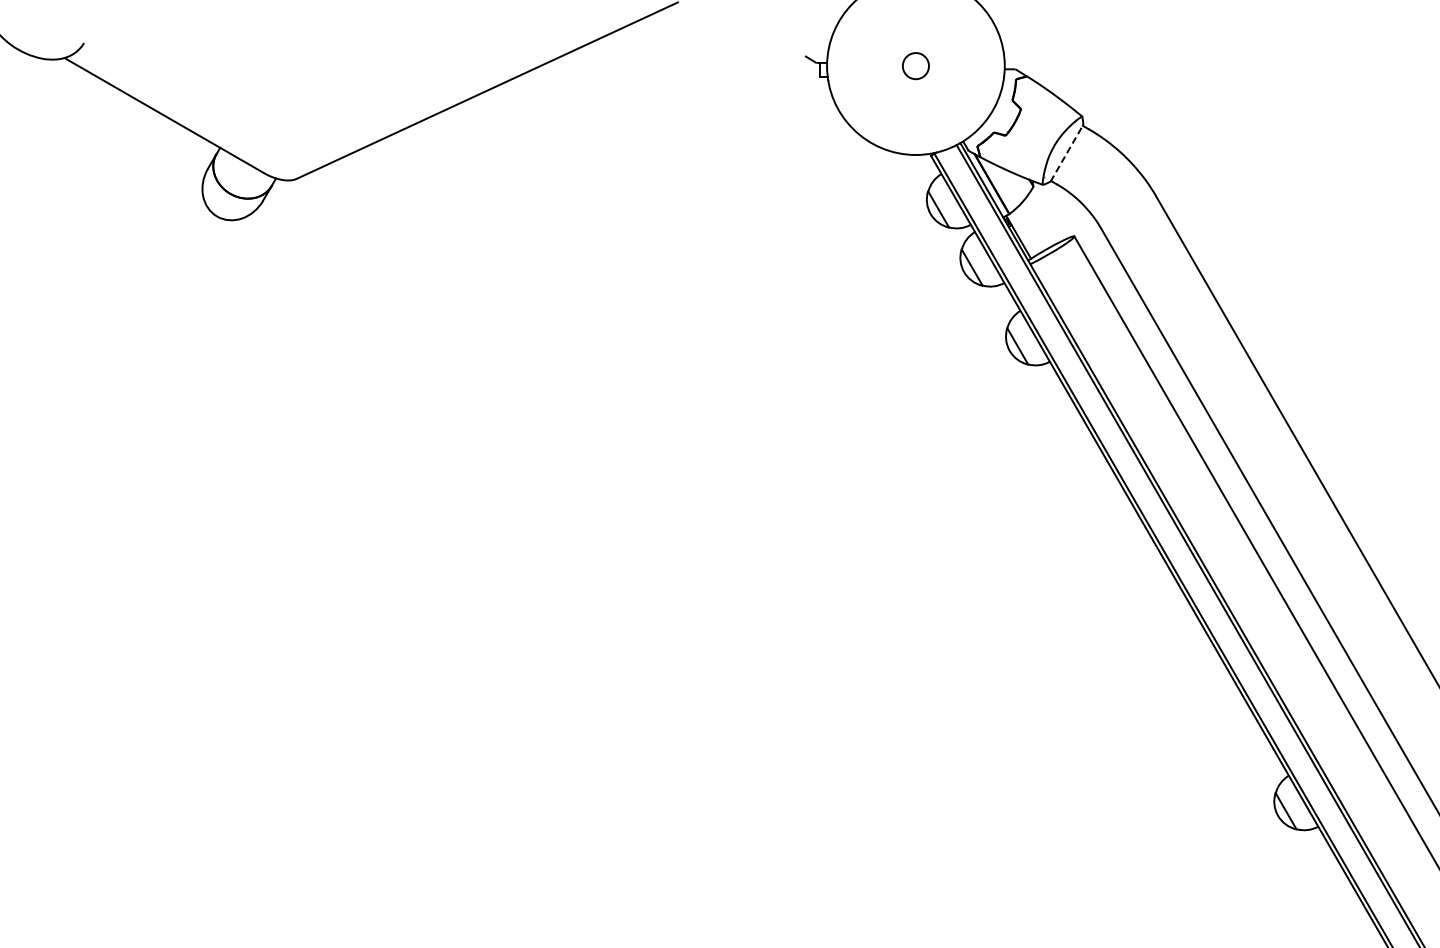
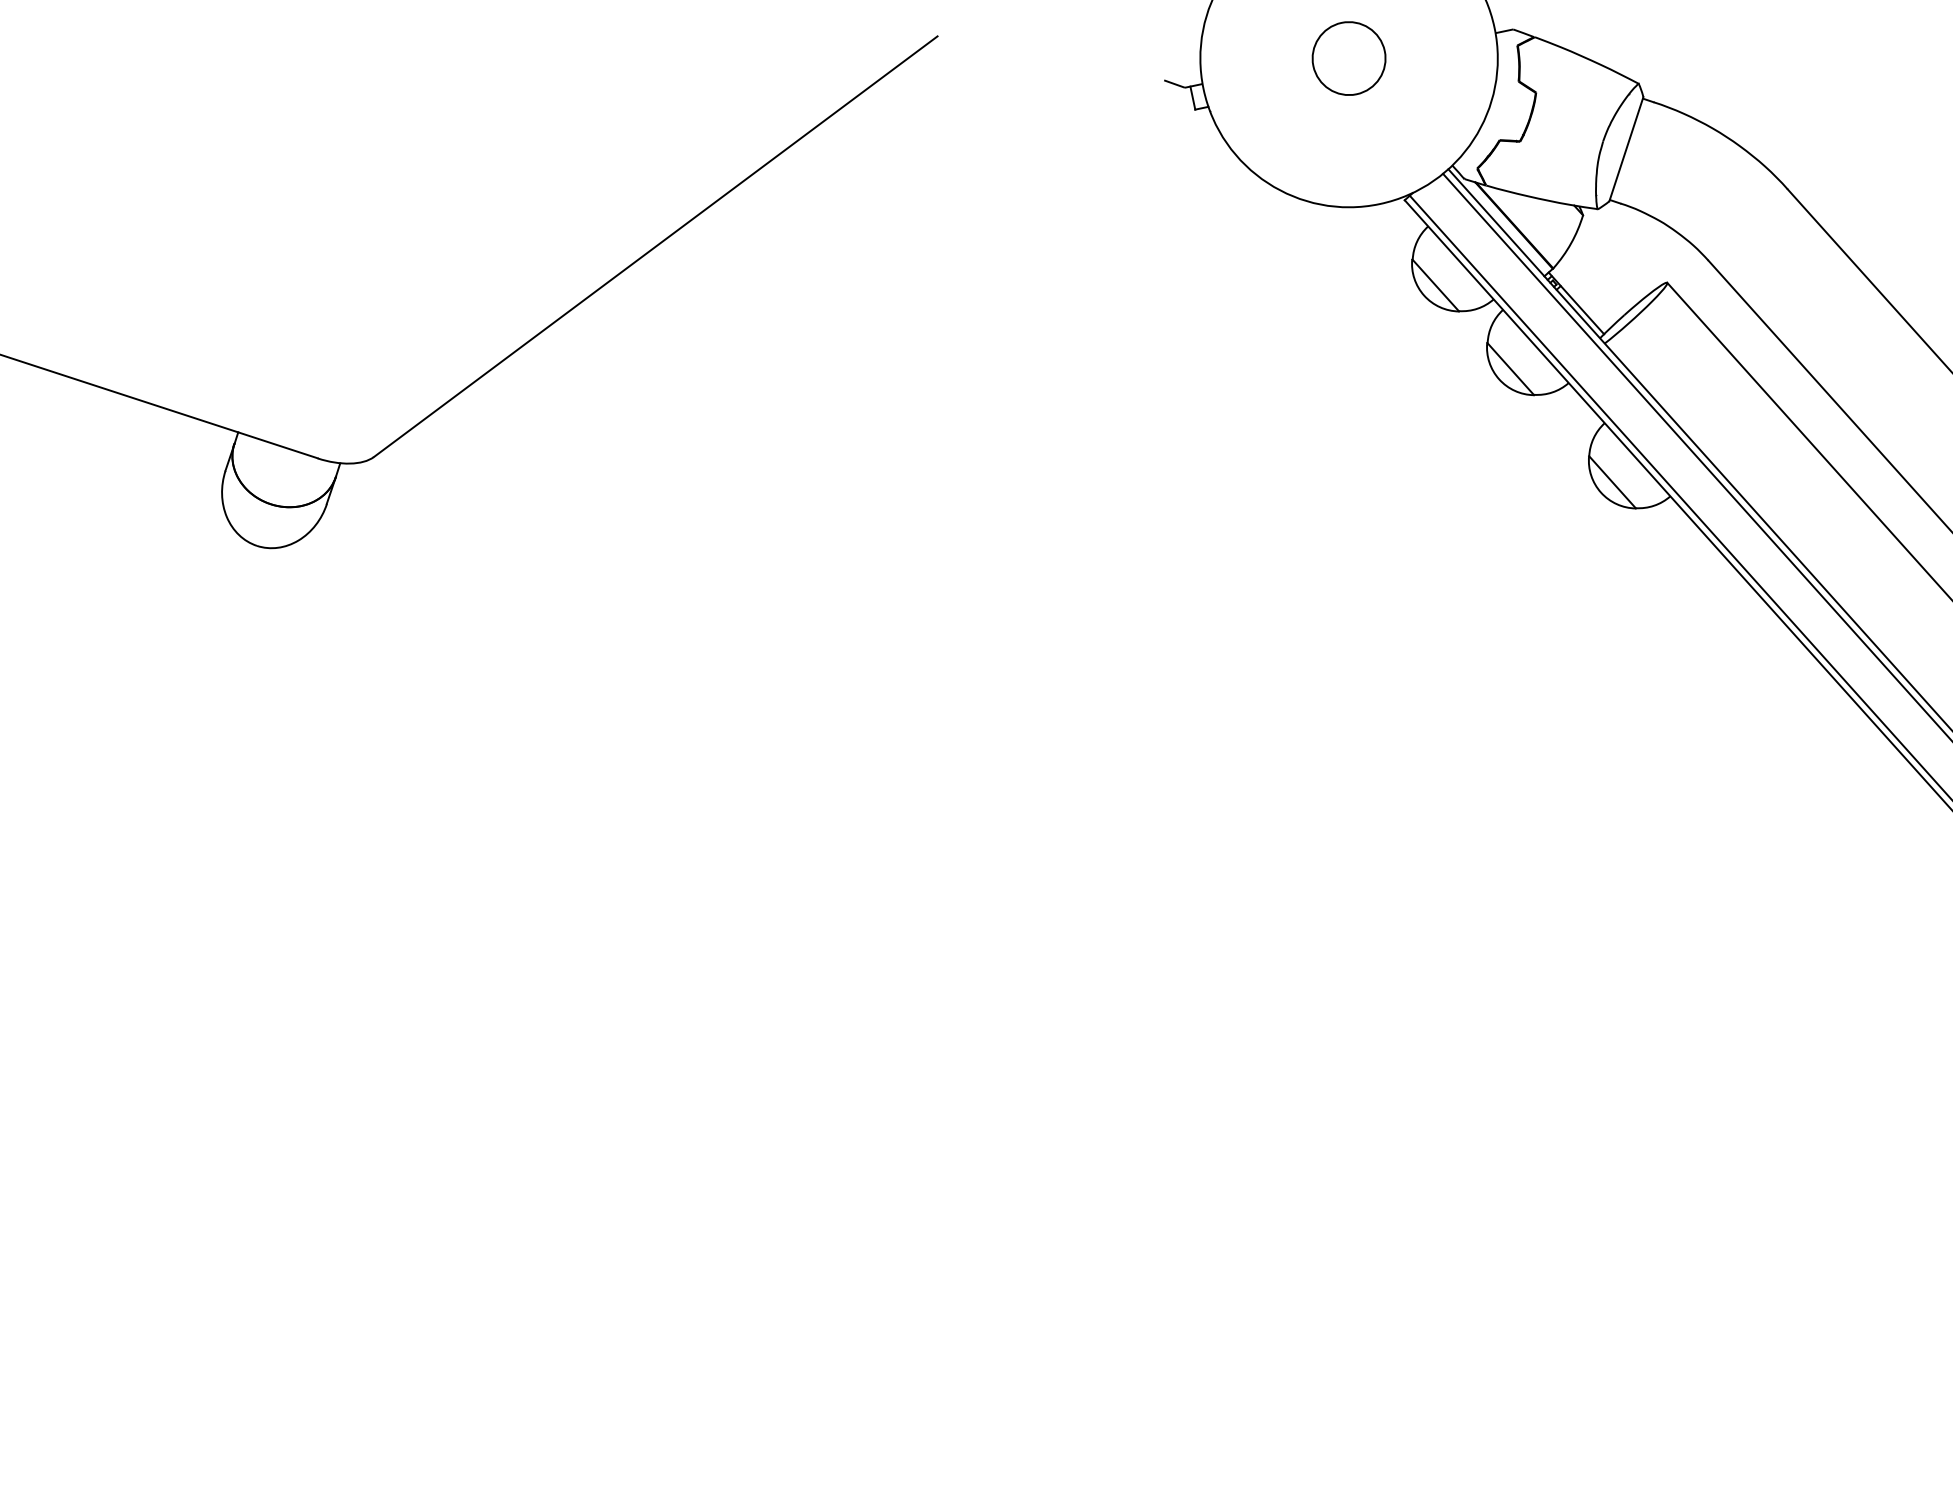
circle: (915, 65) -> (1348, 57), size x1.67
line: (1066, 153) -> (1625, 149), dashed -> solid

